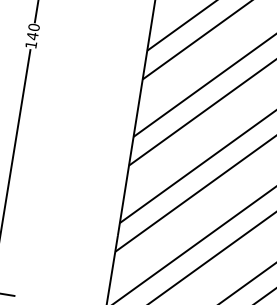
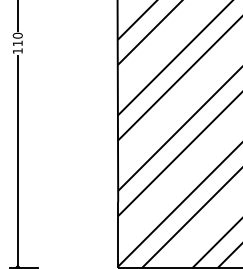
text: (32, 36) -> (17, 43), 140 -> 110

